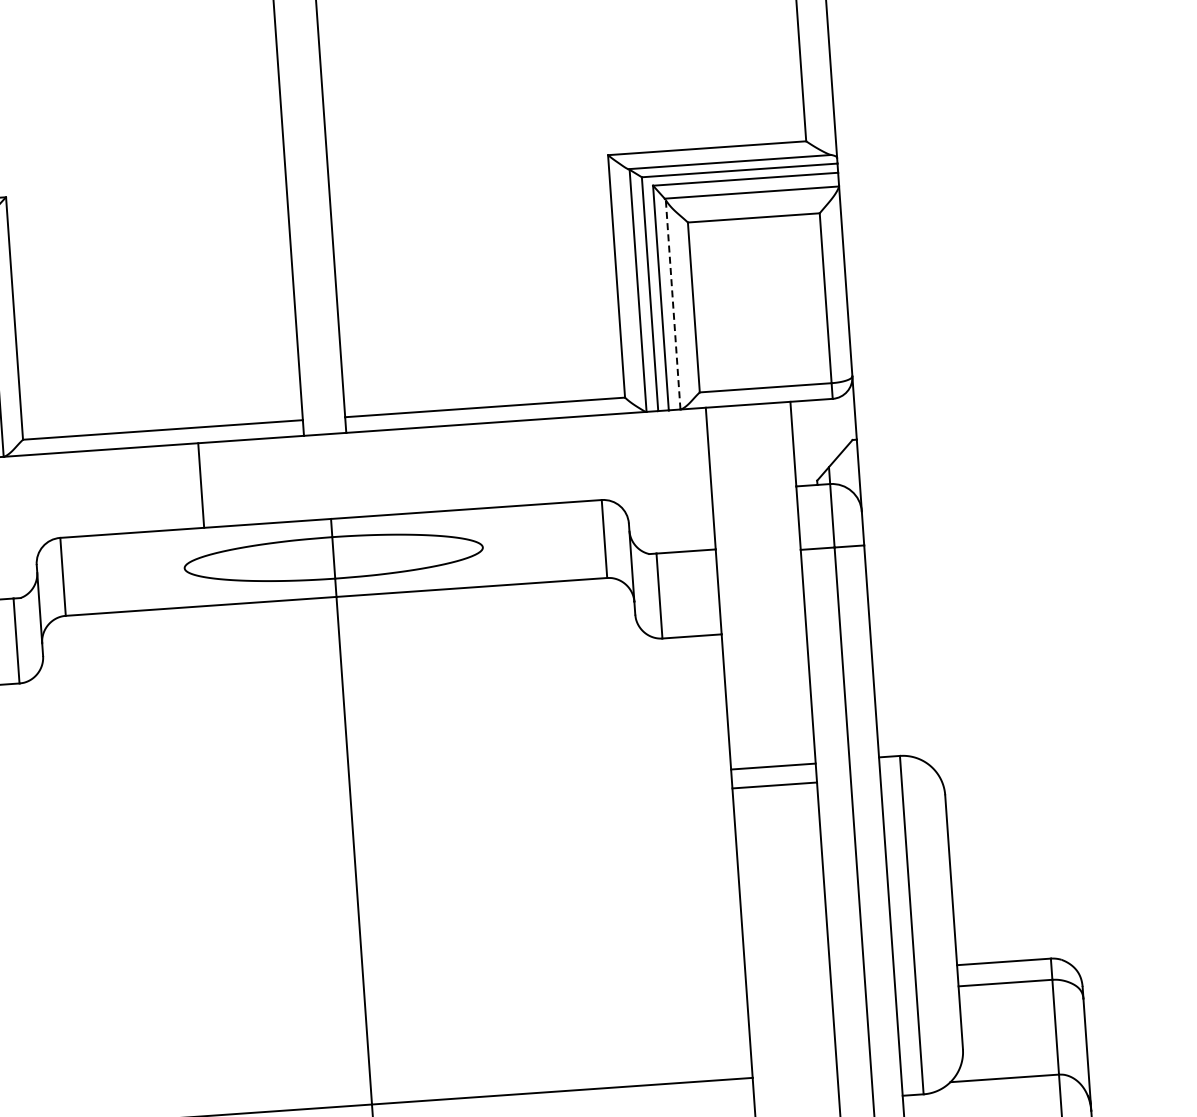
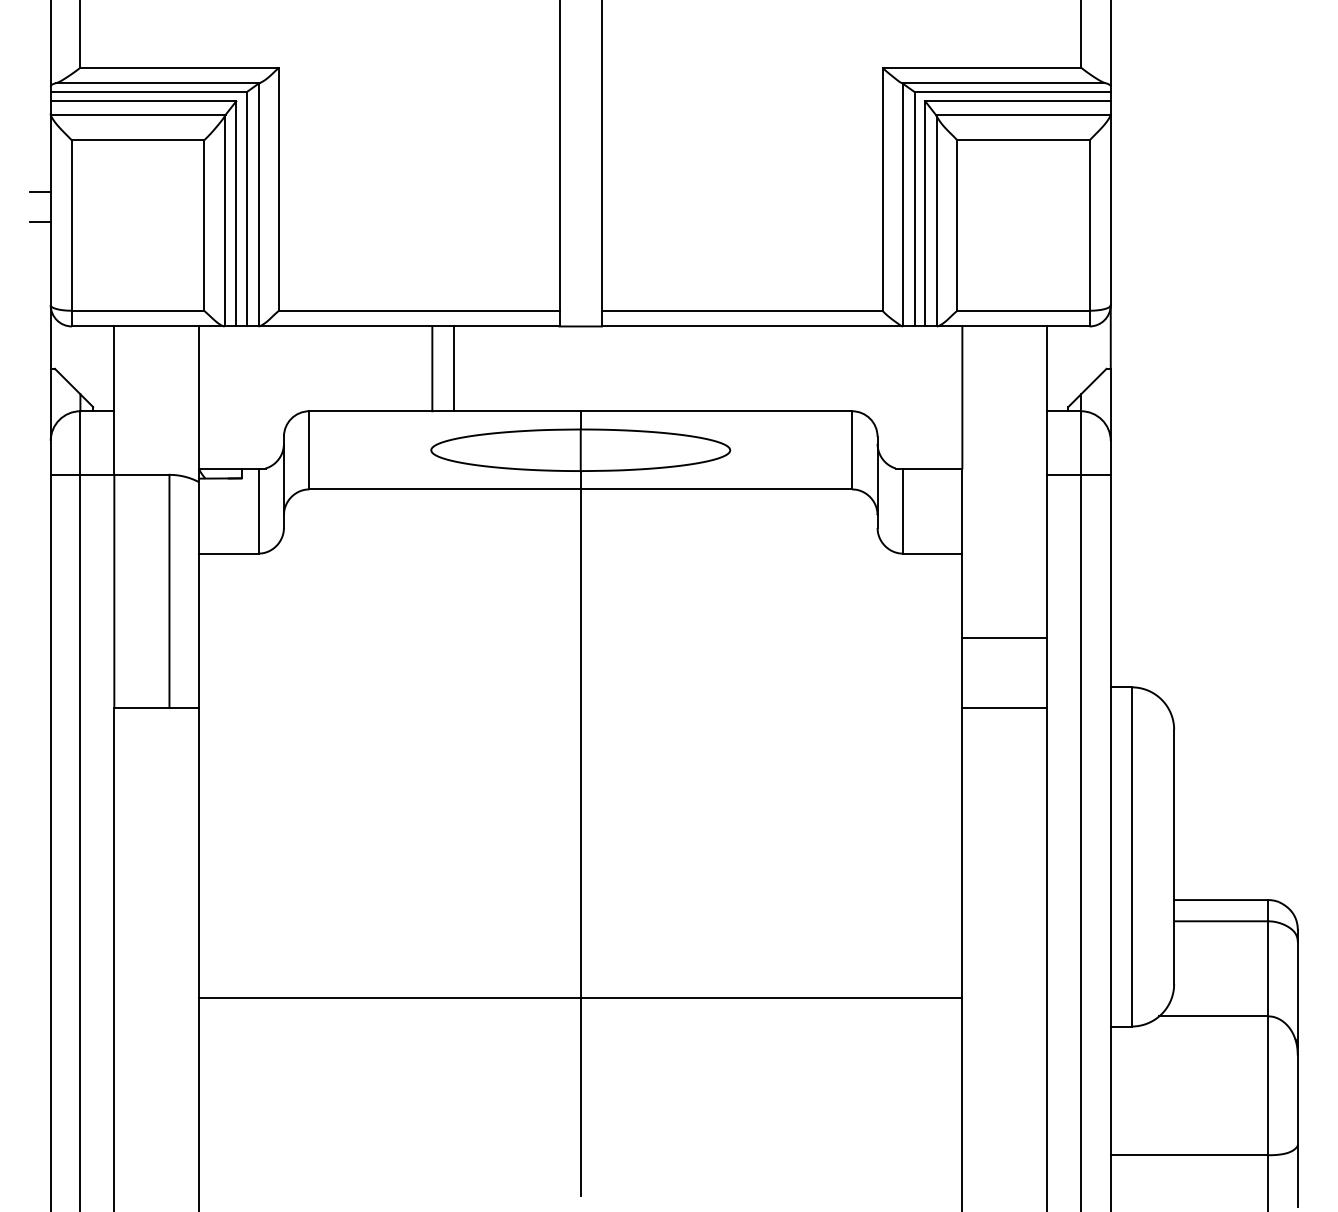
line: (672, 304) -> (936, 221), dashed -> solid
line: (180, 486) -> (432, 368), added
line: (773, 766) -> (1004, 638), moved

